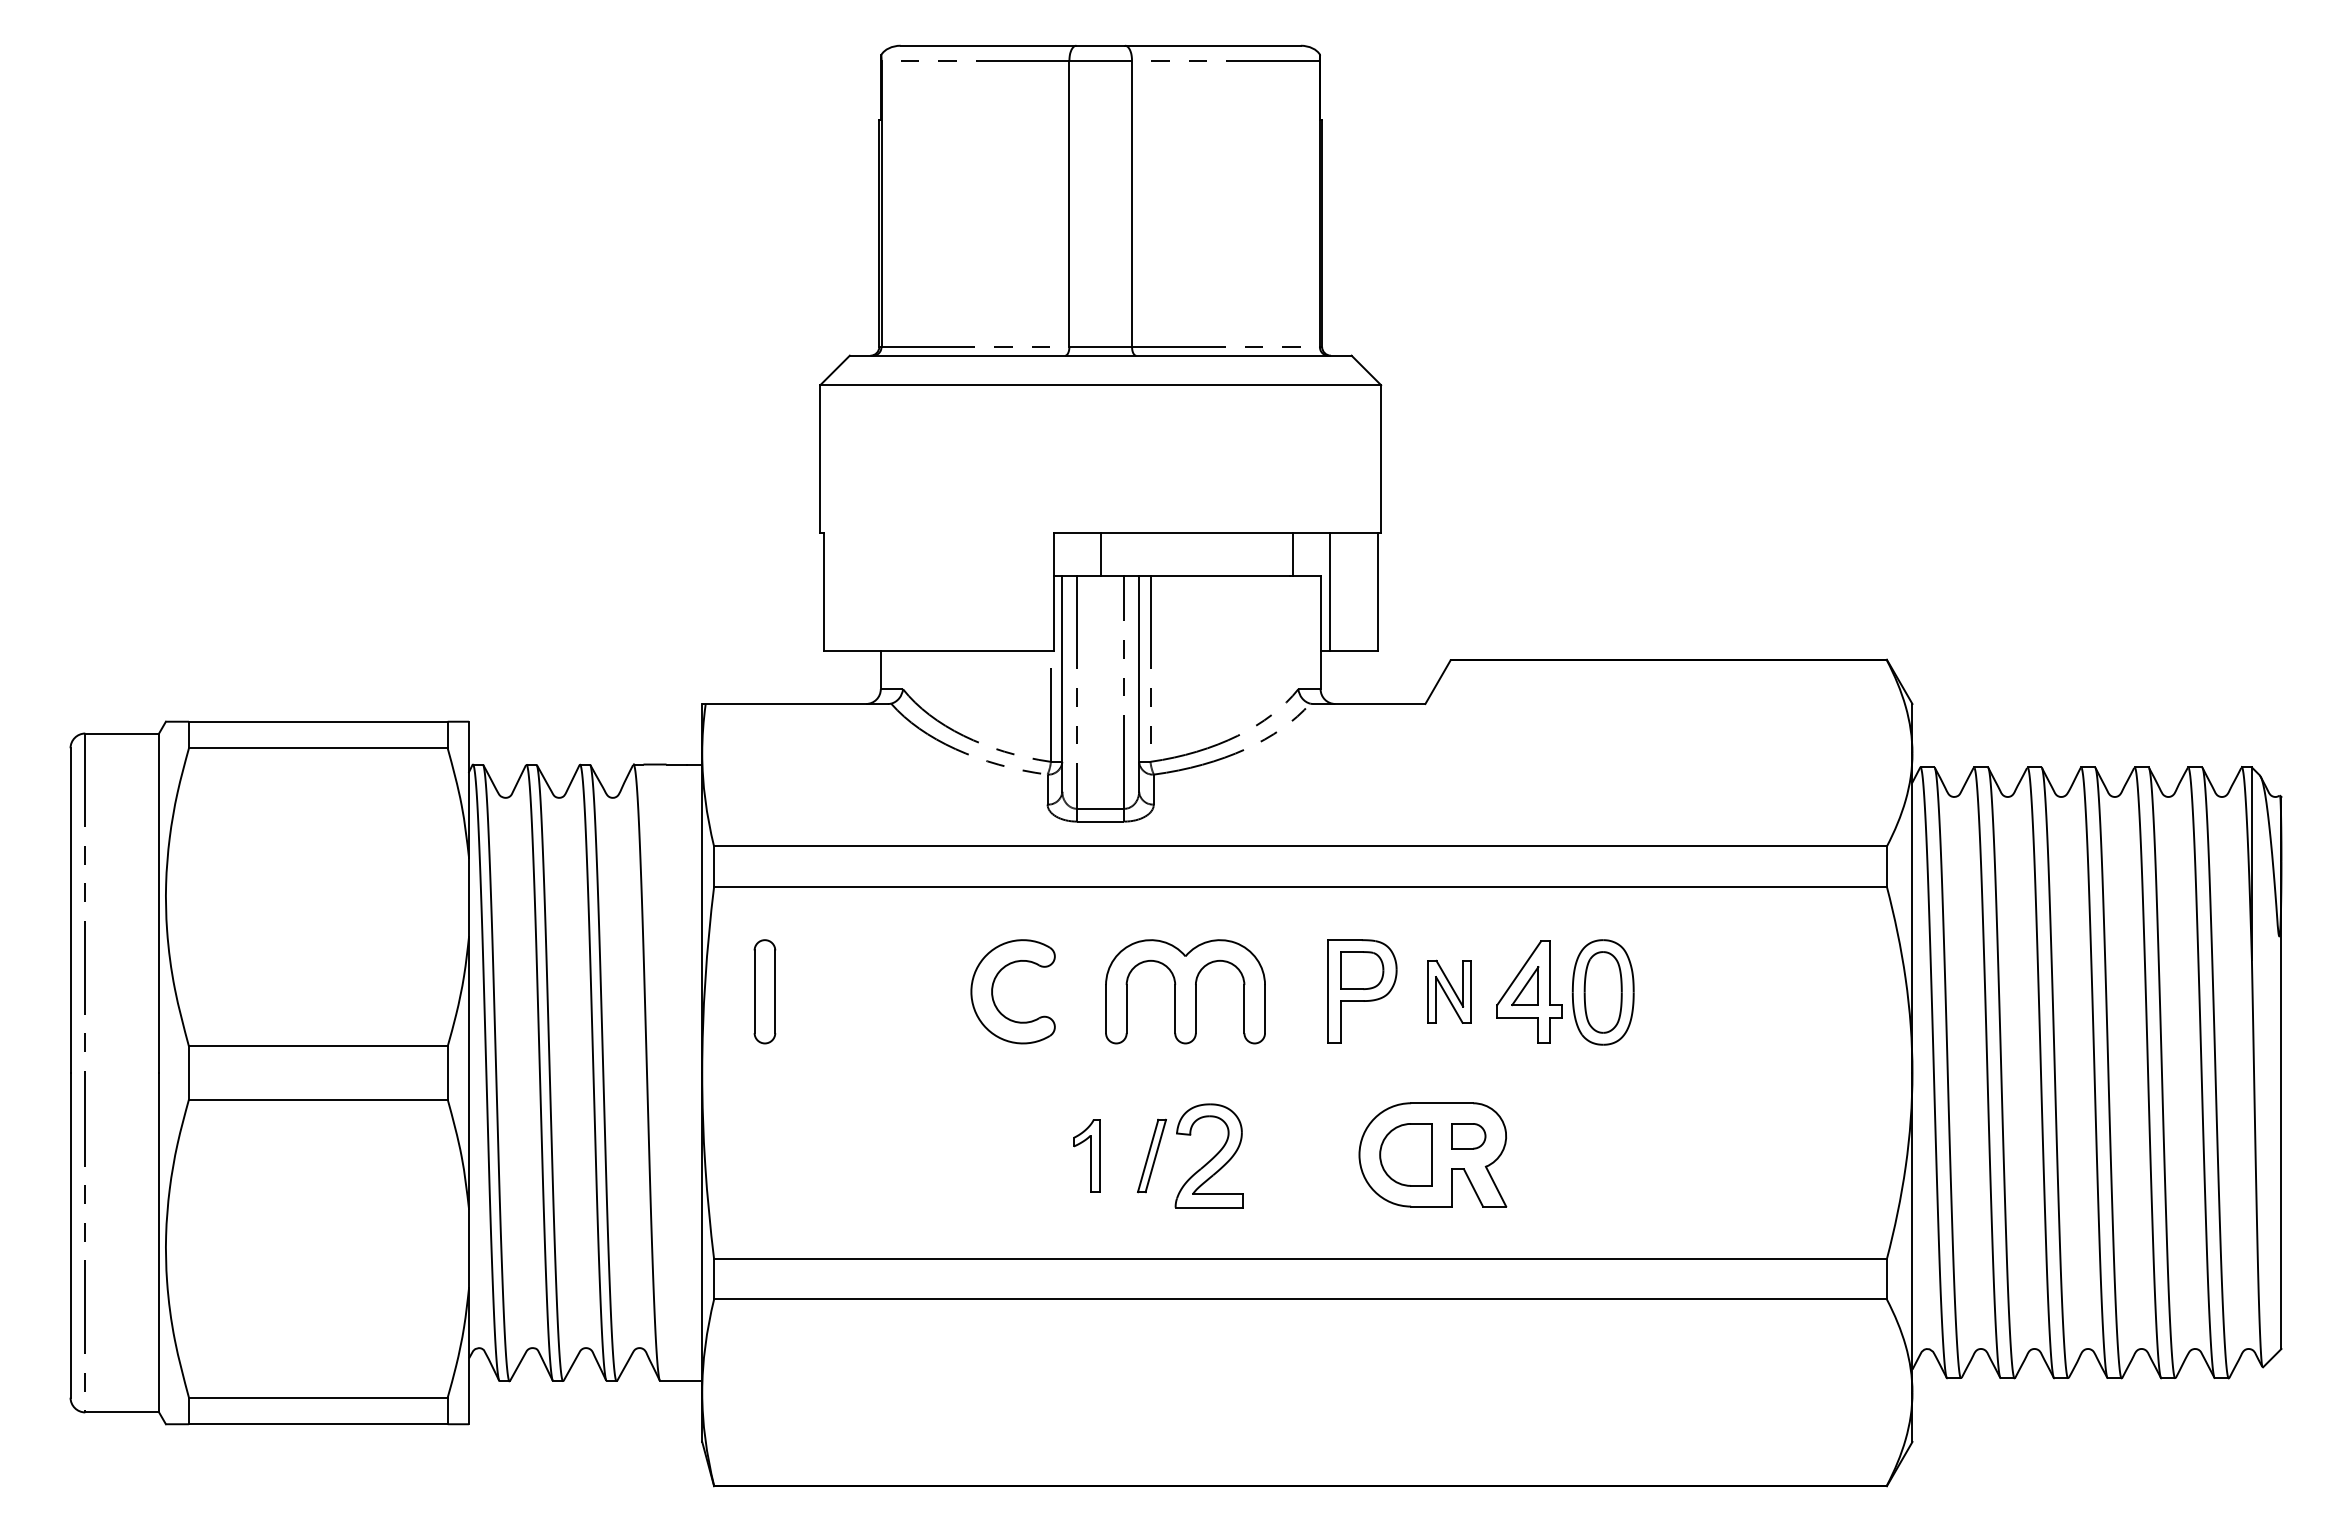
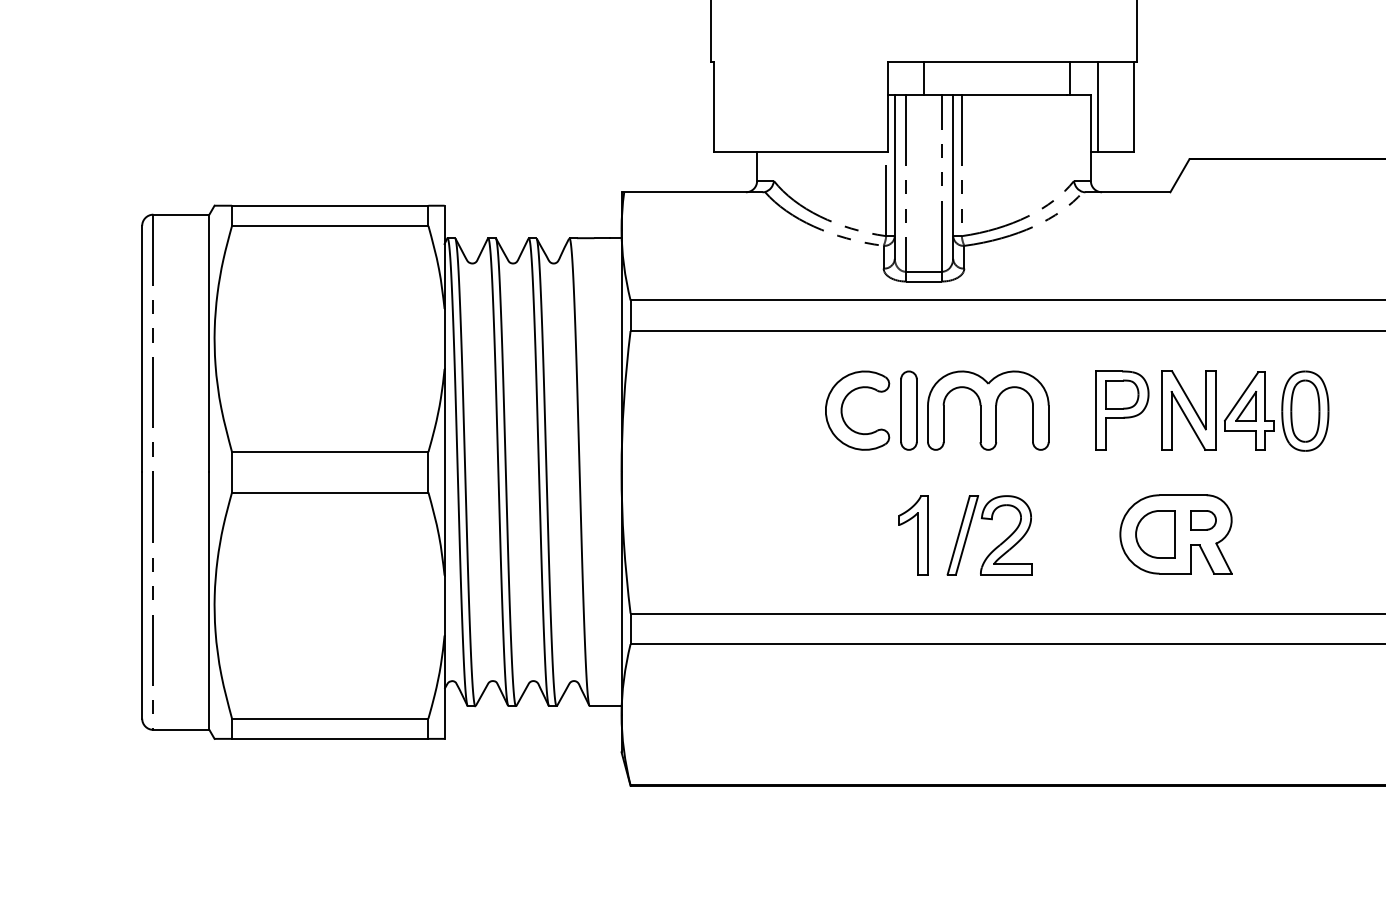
part: (764, 991) -> (908, 410), moved
part: (1449, 991) -> (1188, 410), size x1.67
part: (1086, 1155) -> (913, 534), size x1.43
part: (1151, 1155) -> (962, 534), size x1.43

